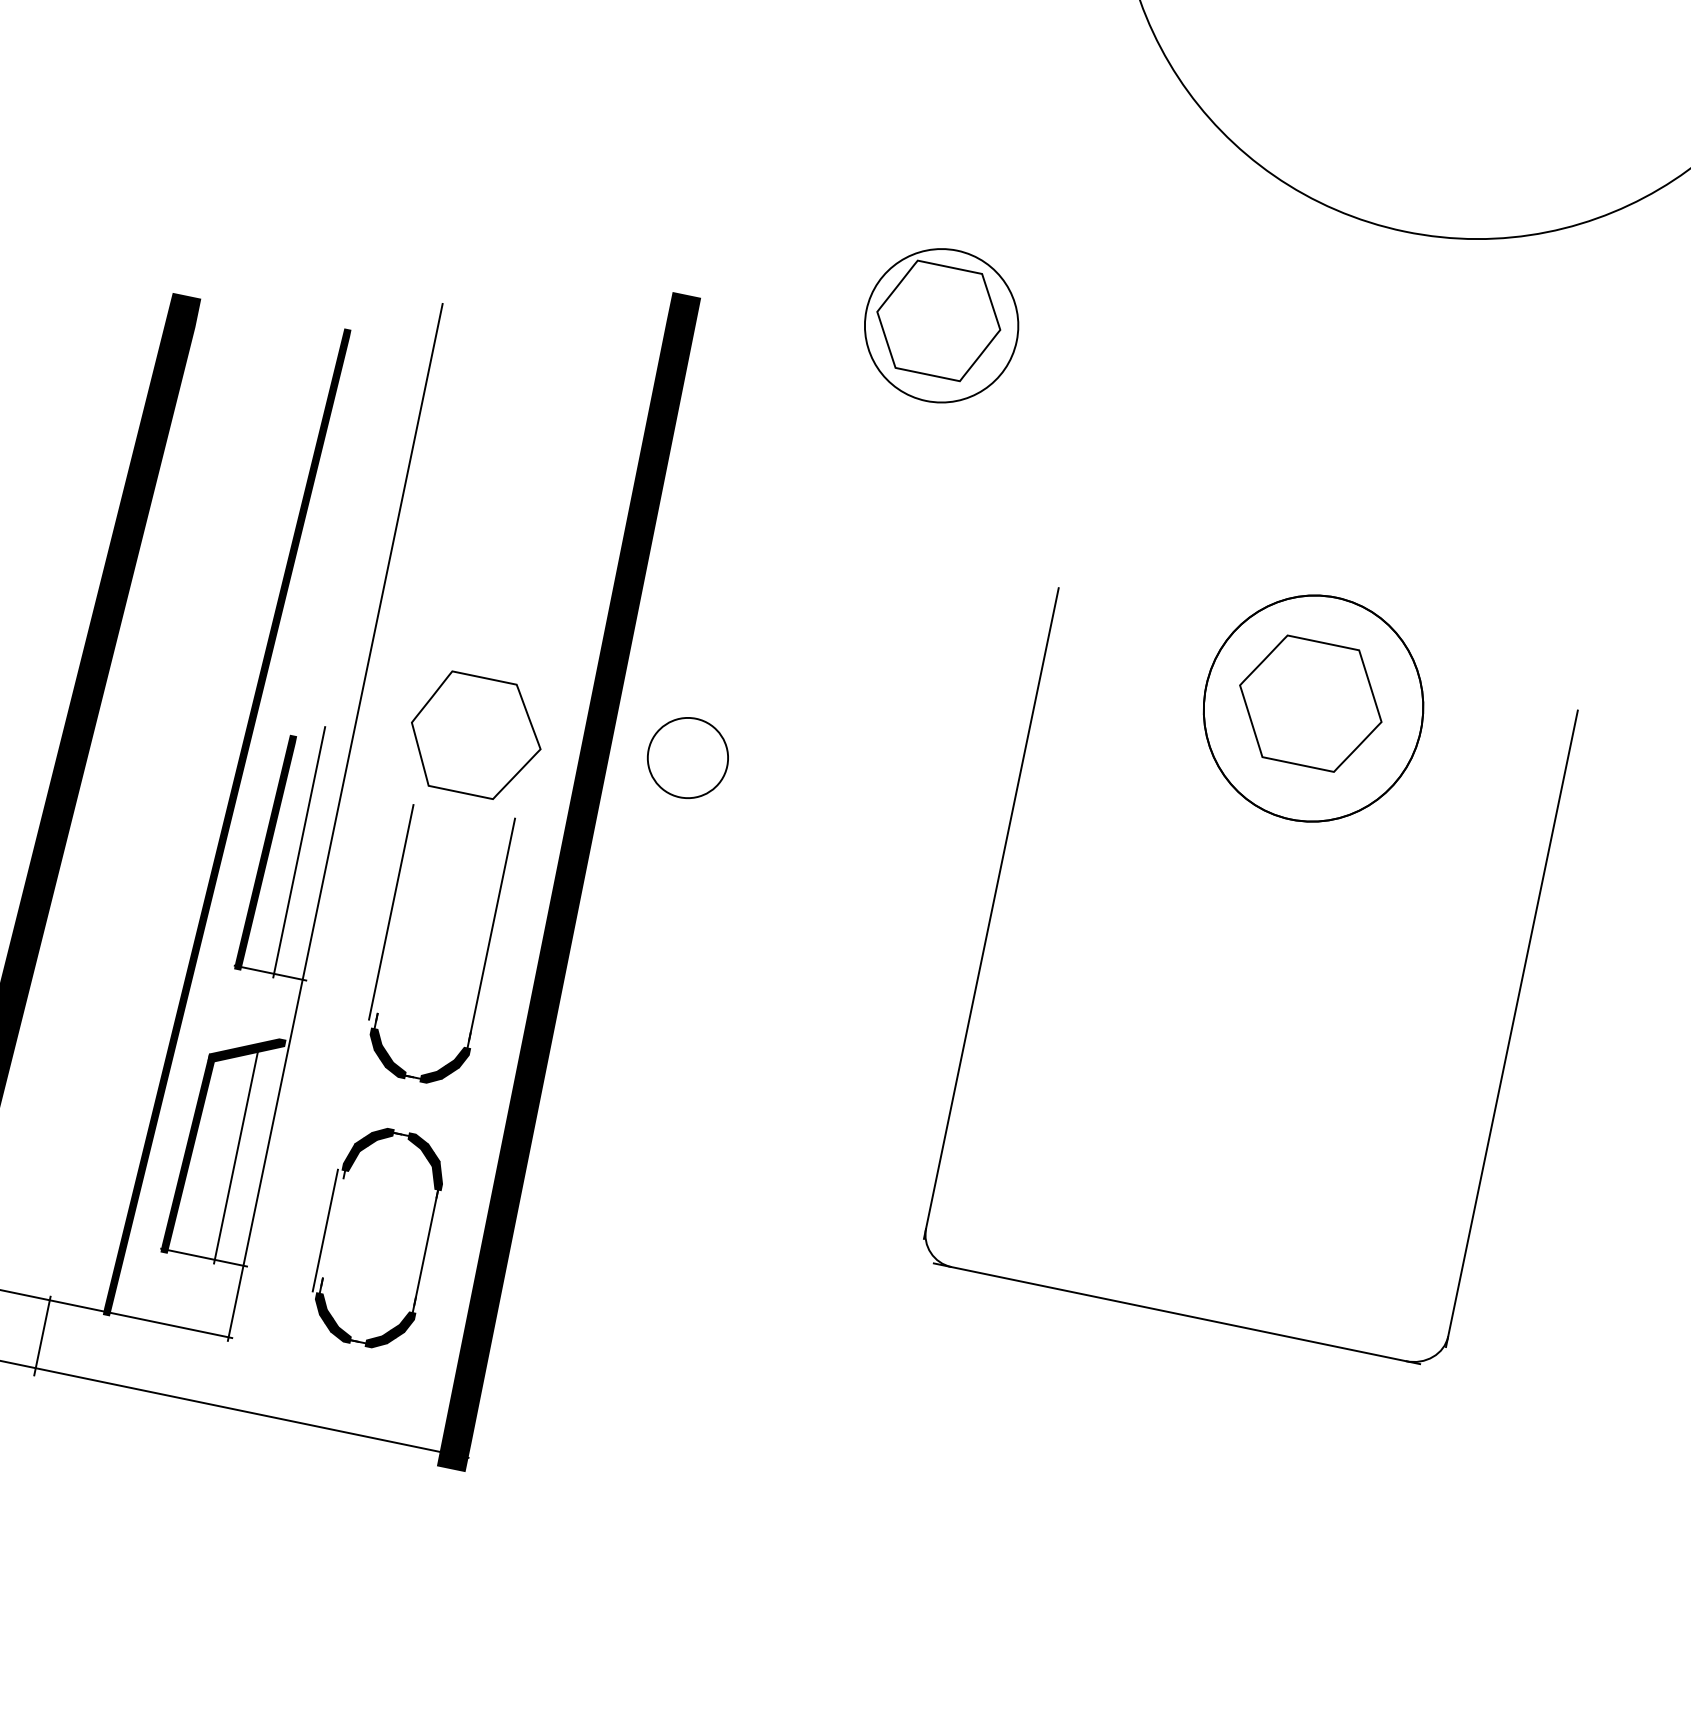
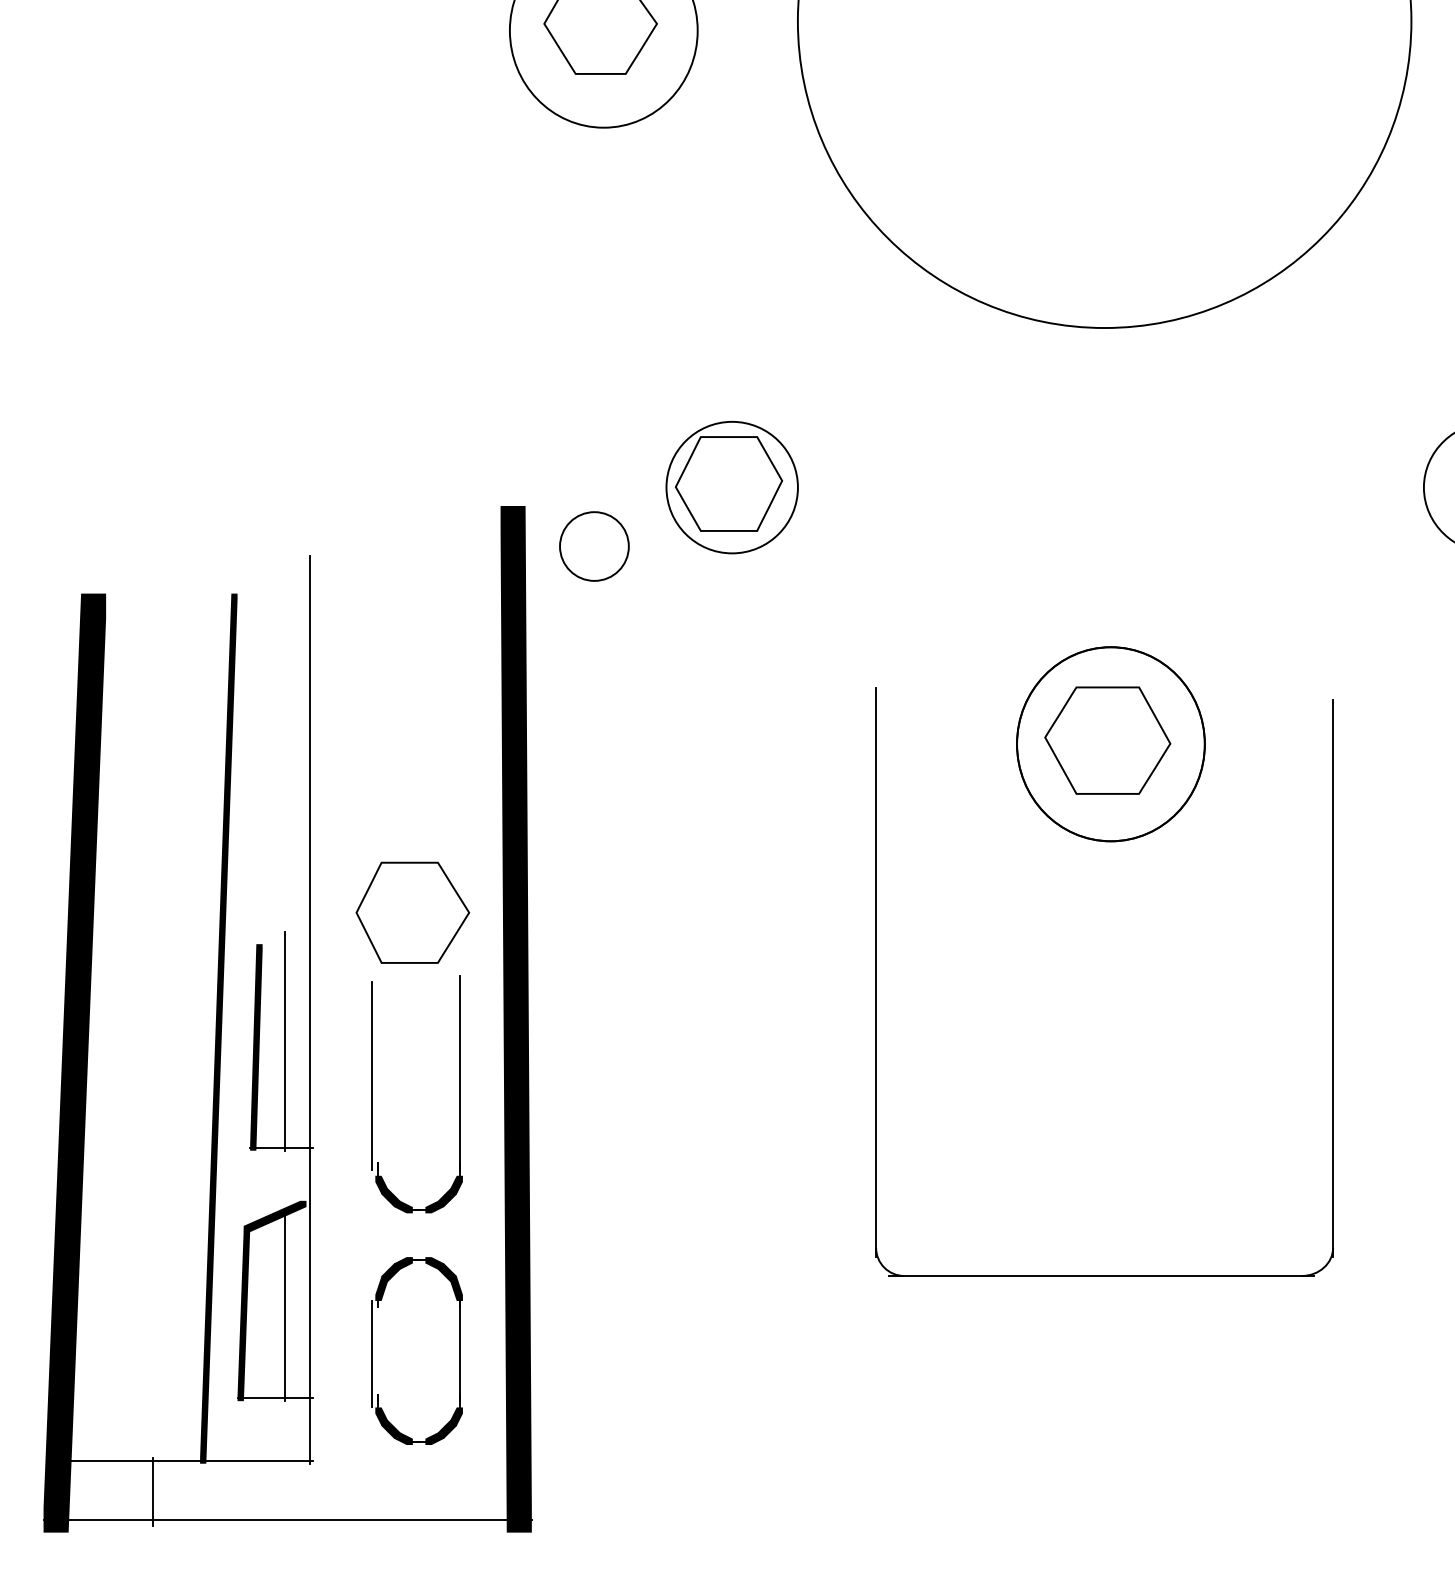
part: (688, 758) -> (594, 546), moved

